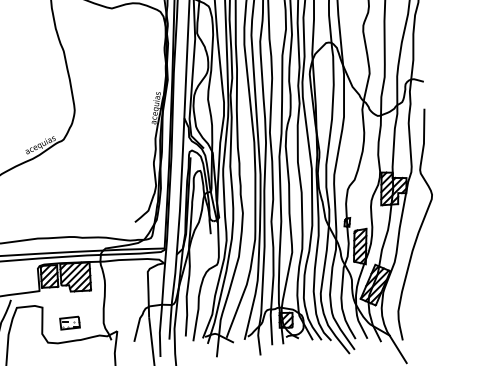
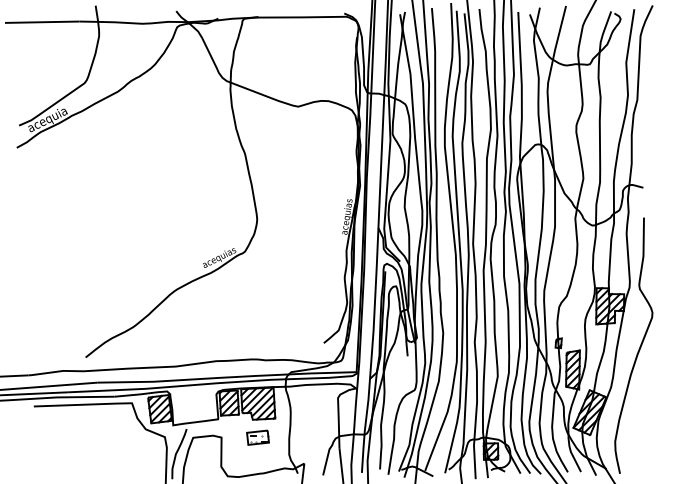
part: (69, 322) -> (257, 437), moved

